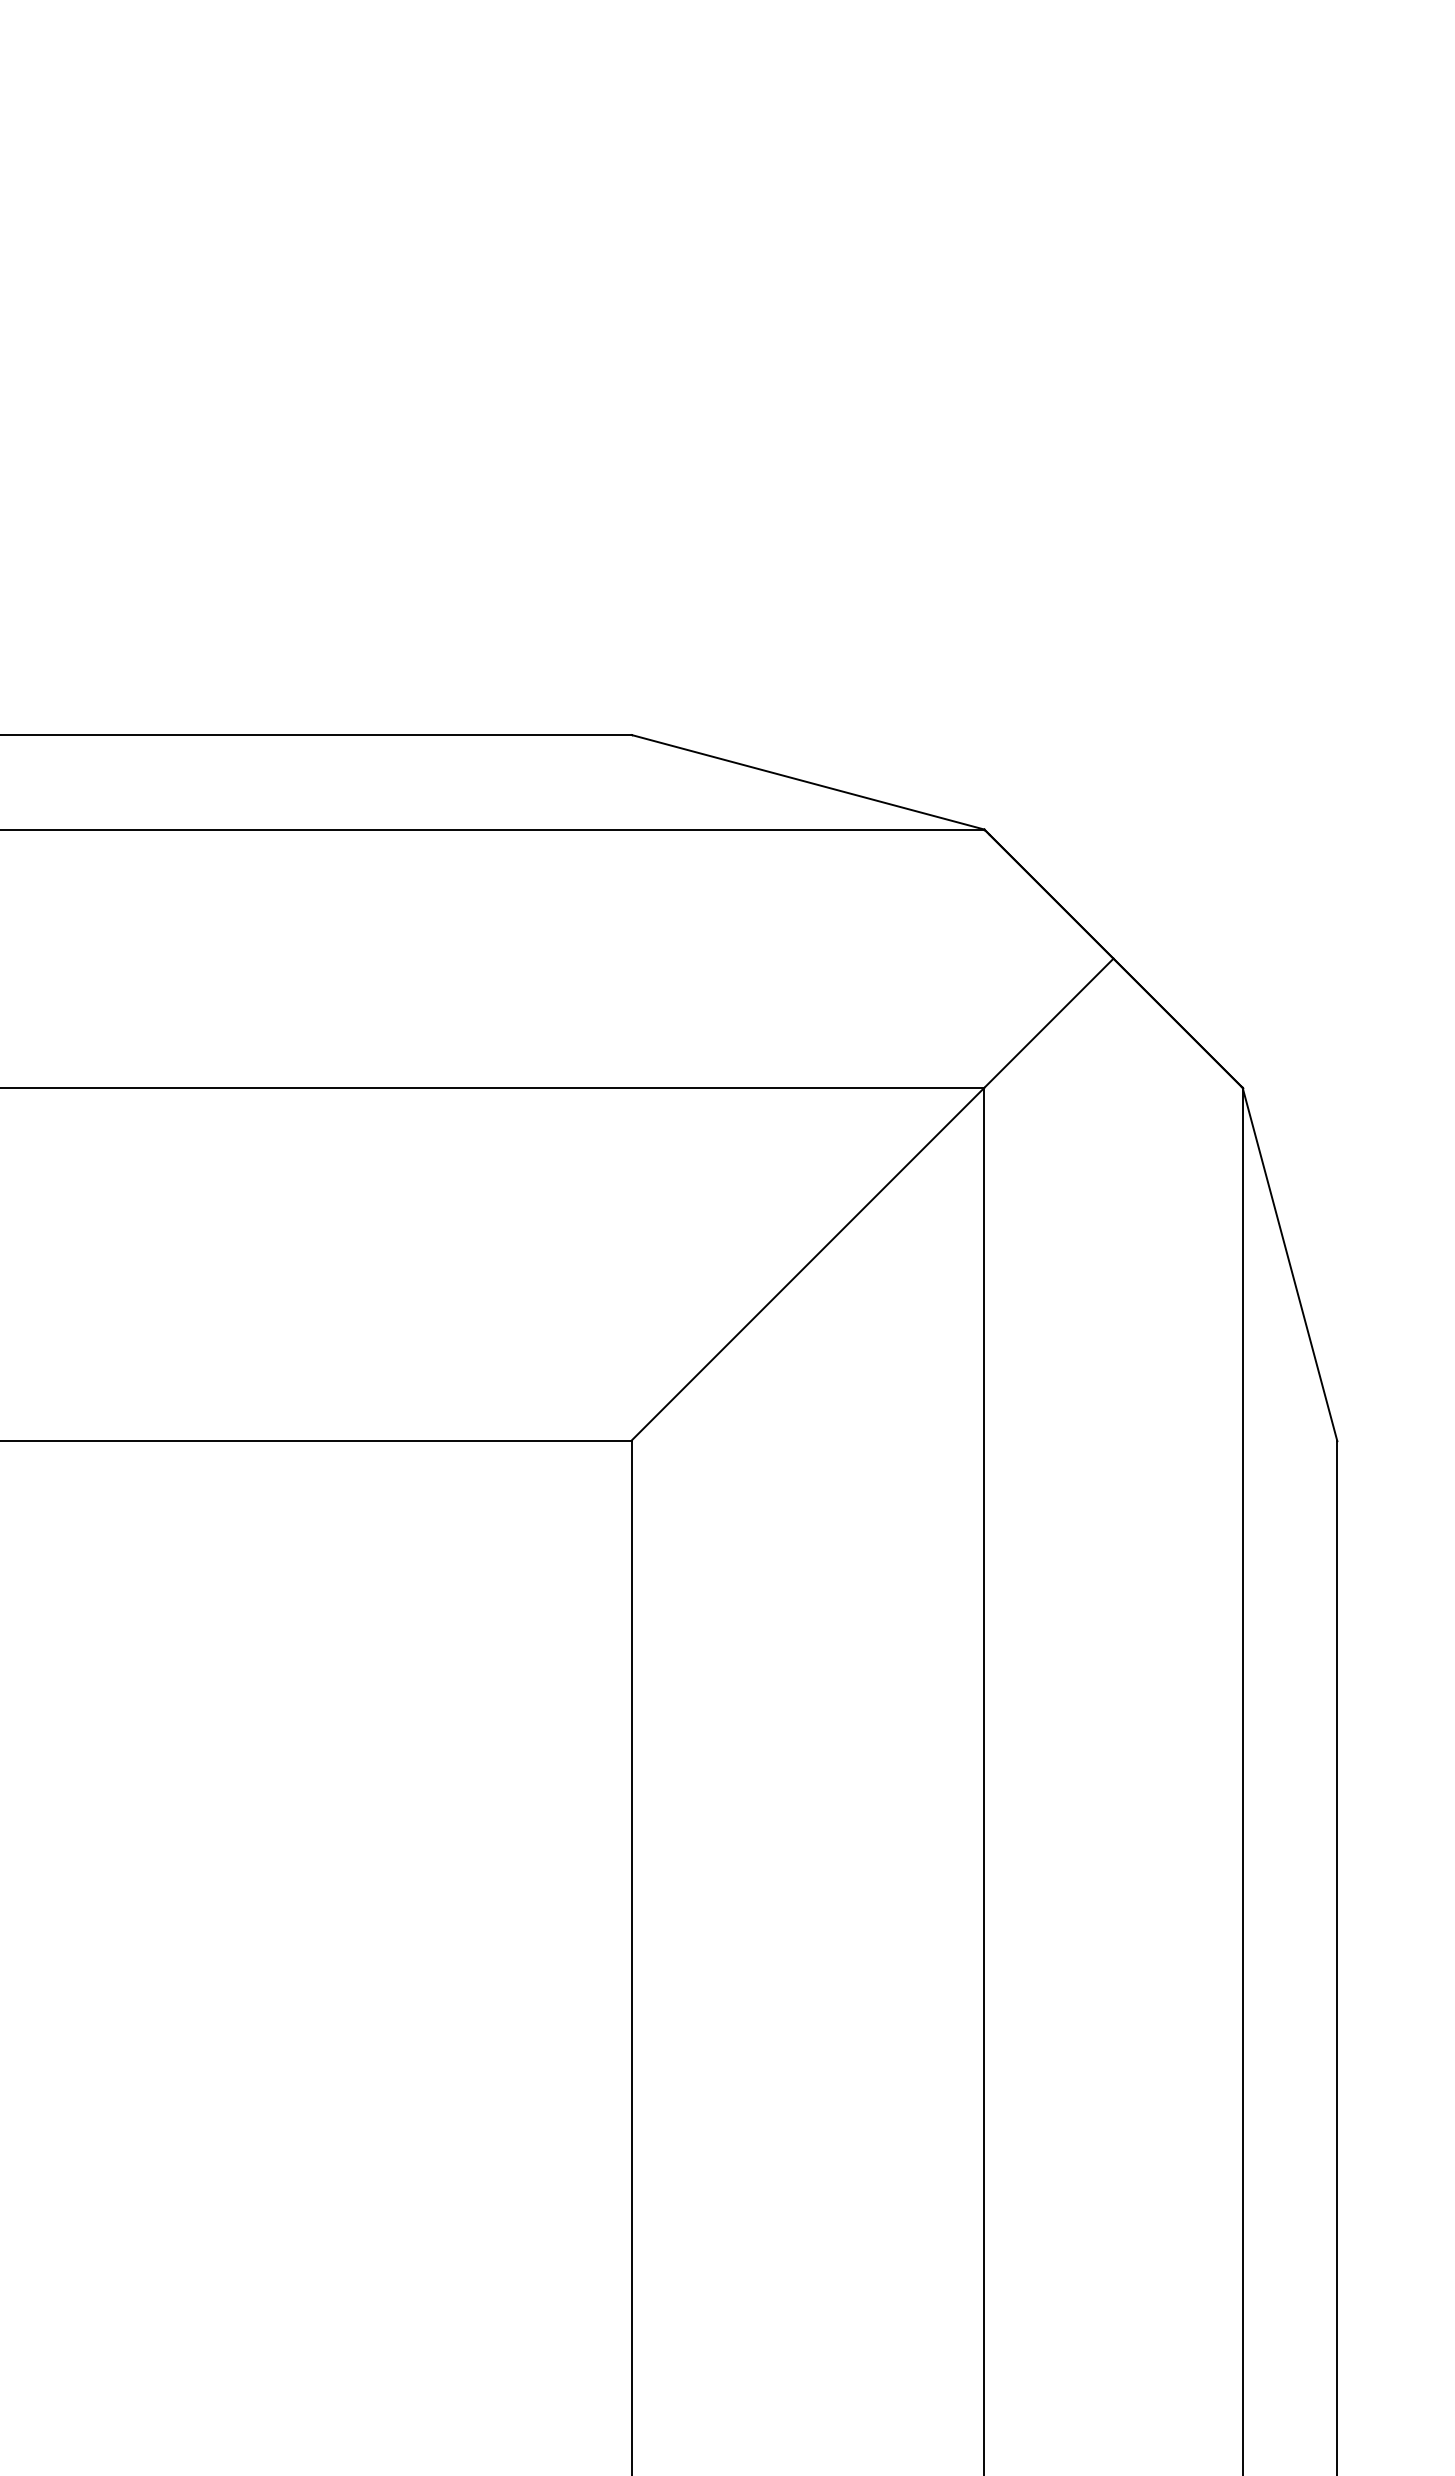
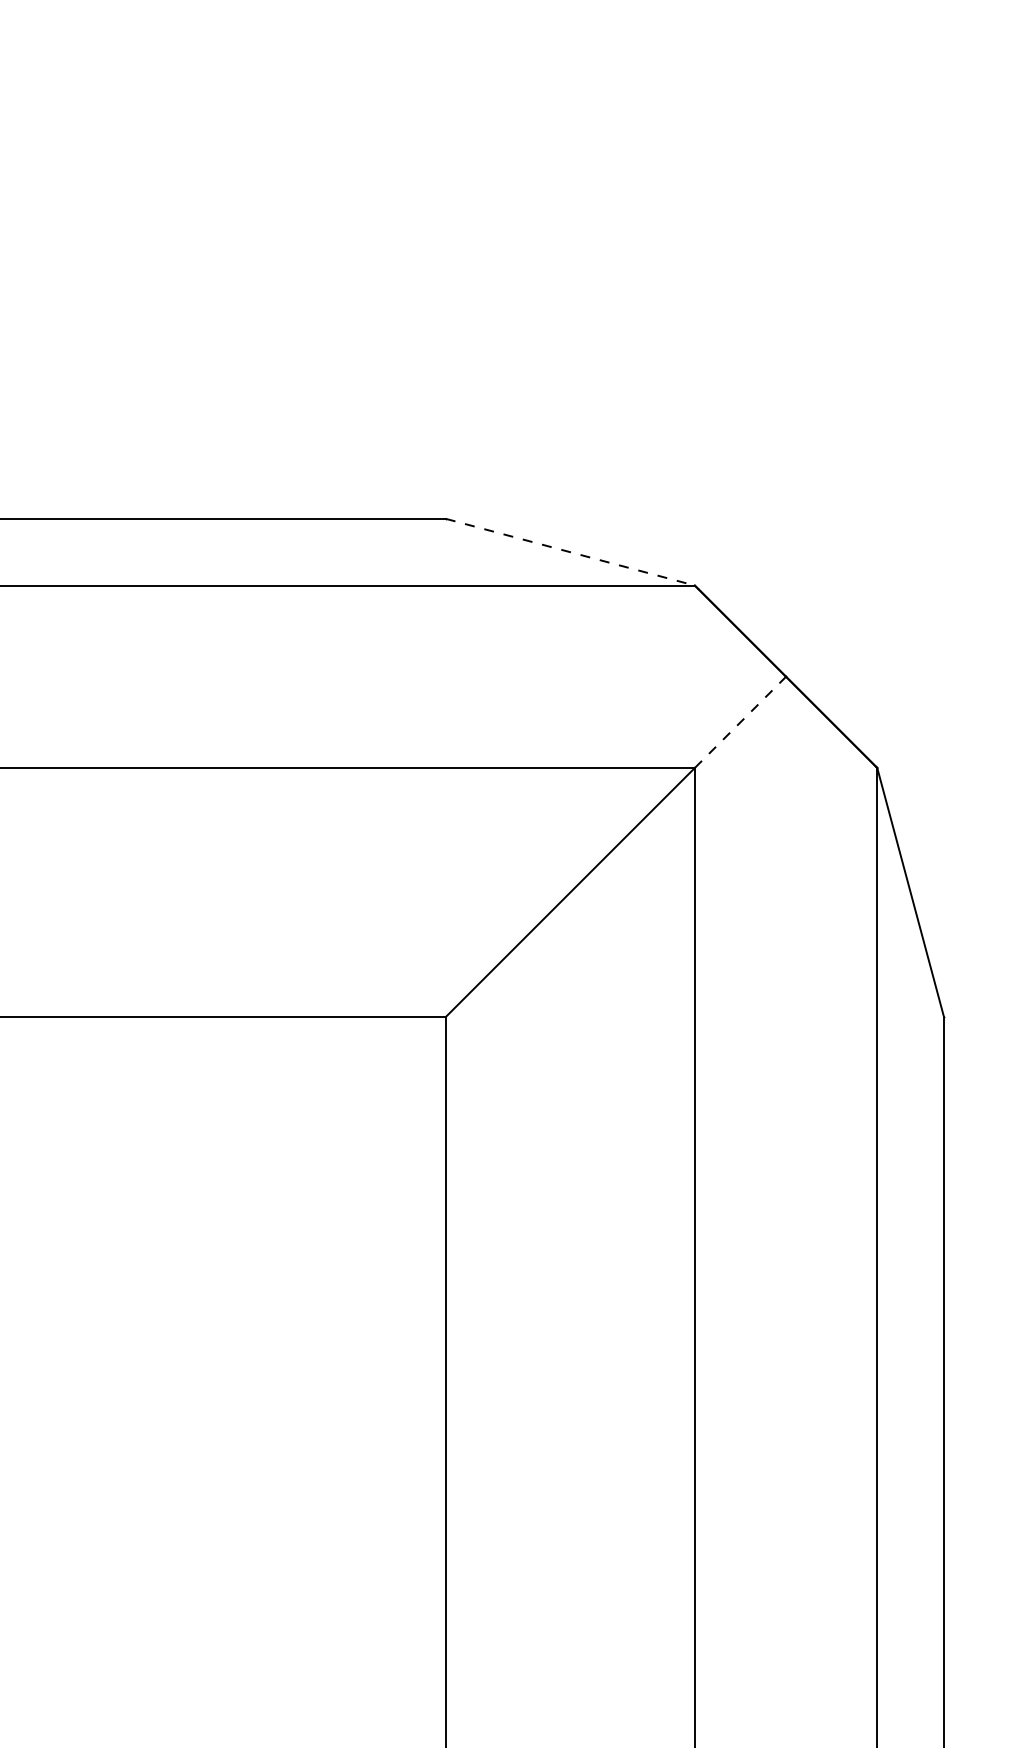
line: (808, 782) -> (570, 552), solid -> dashed
line: (1049, 1022) -> (740, 721), solid -> dashed

